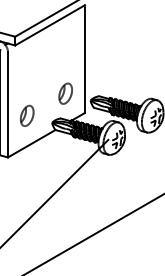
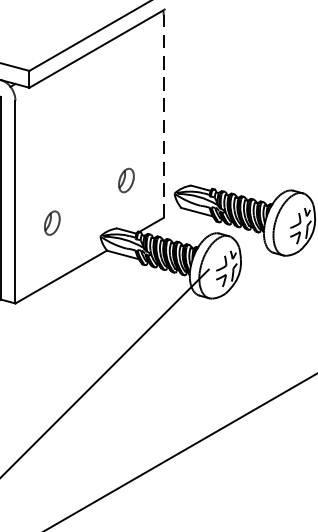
line: (84, 60) -> (162, 116), solid -> dashed
part: (65, 93) -> (126, 180), size x0.6
part: (26, 115) -> (51, 222), size x0.6

